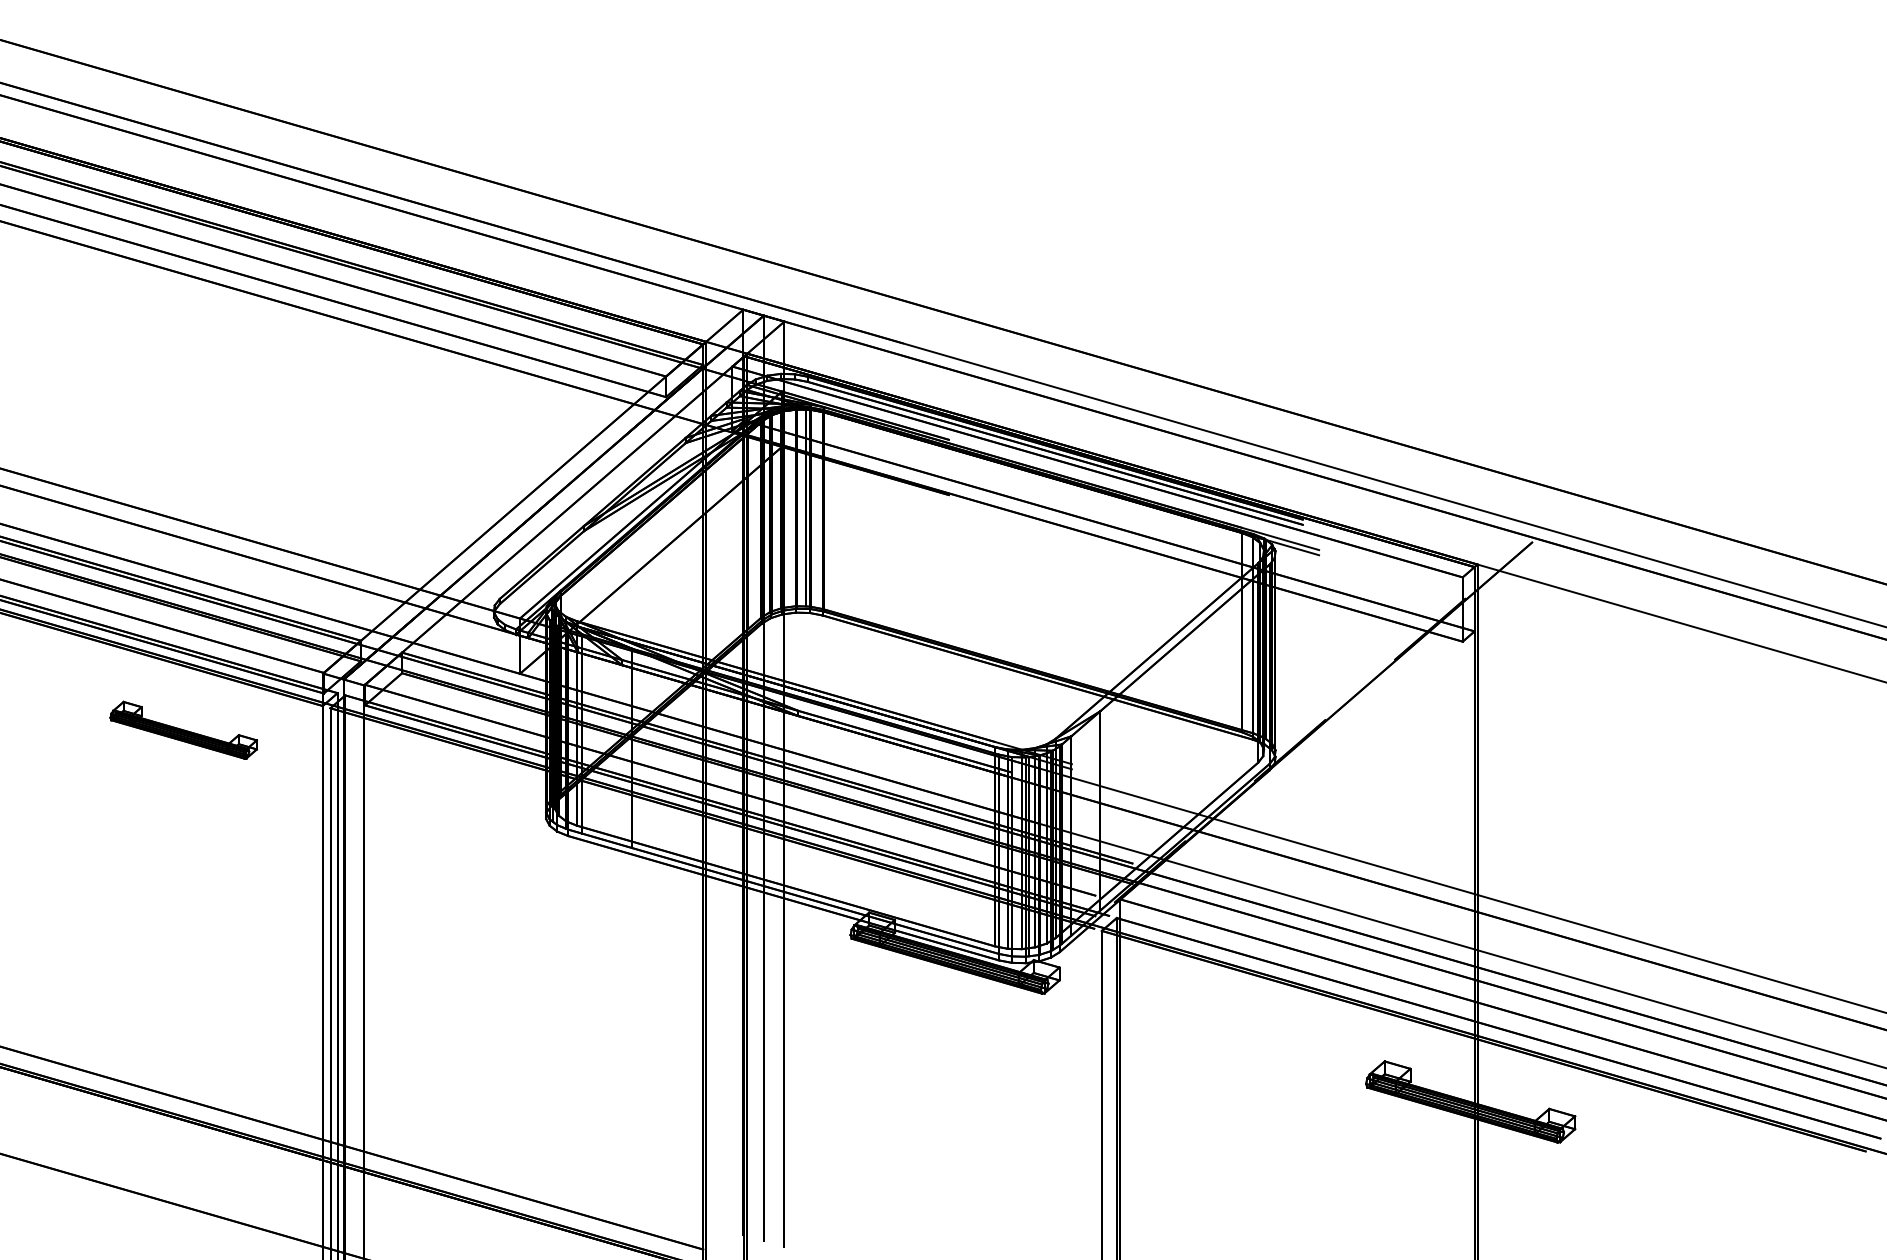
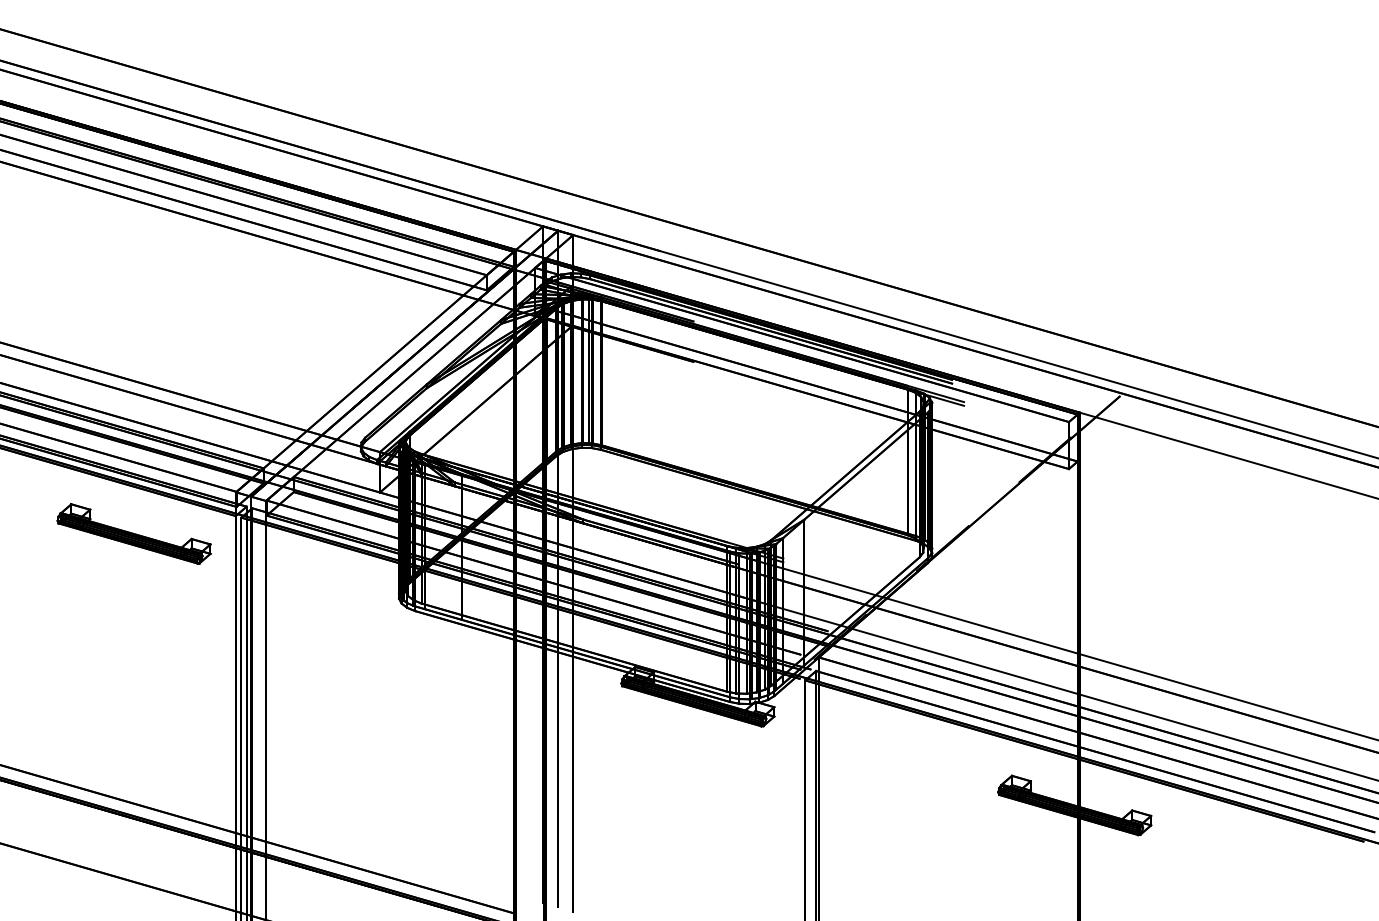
part: (183, 729) -> (134, 533), size x1.43

